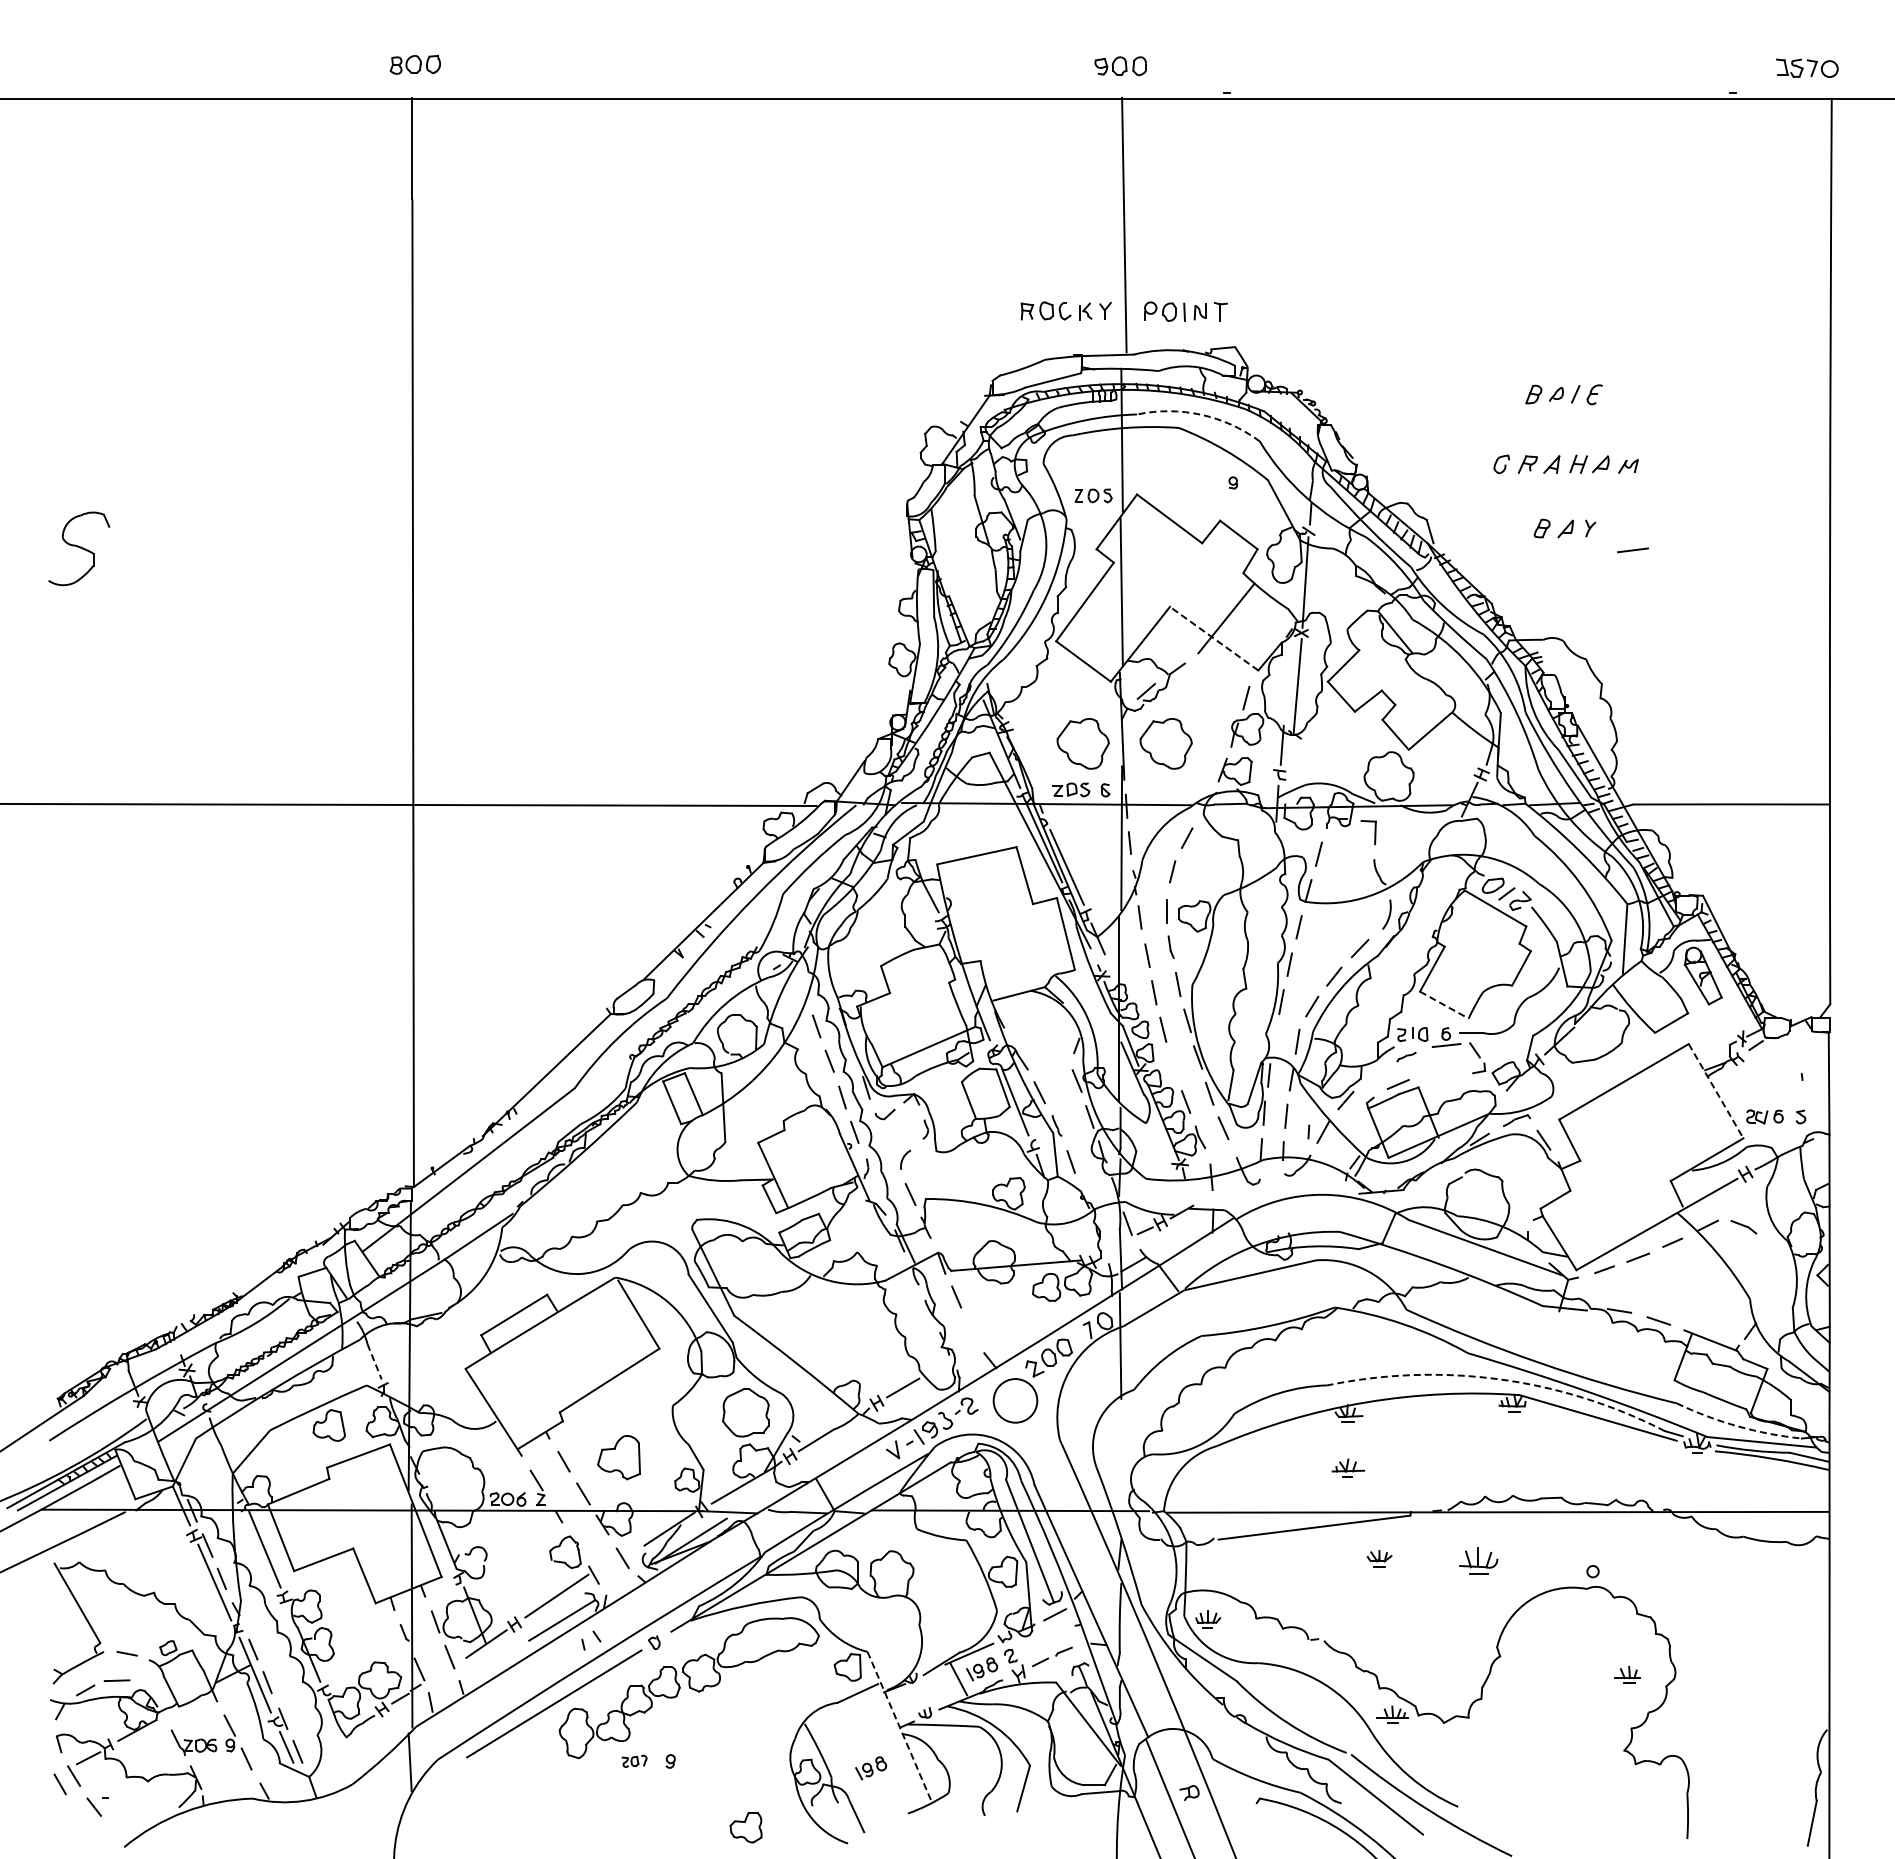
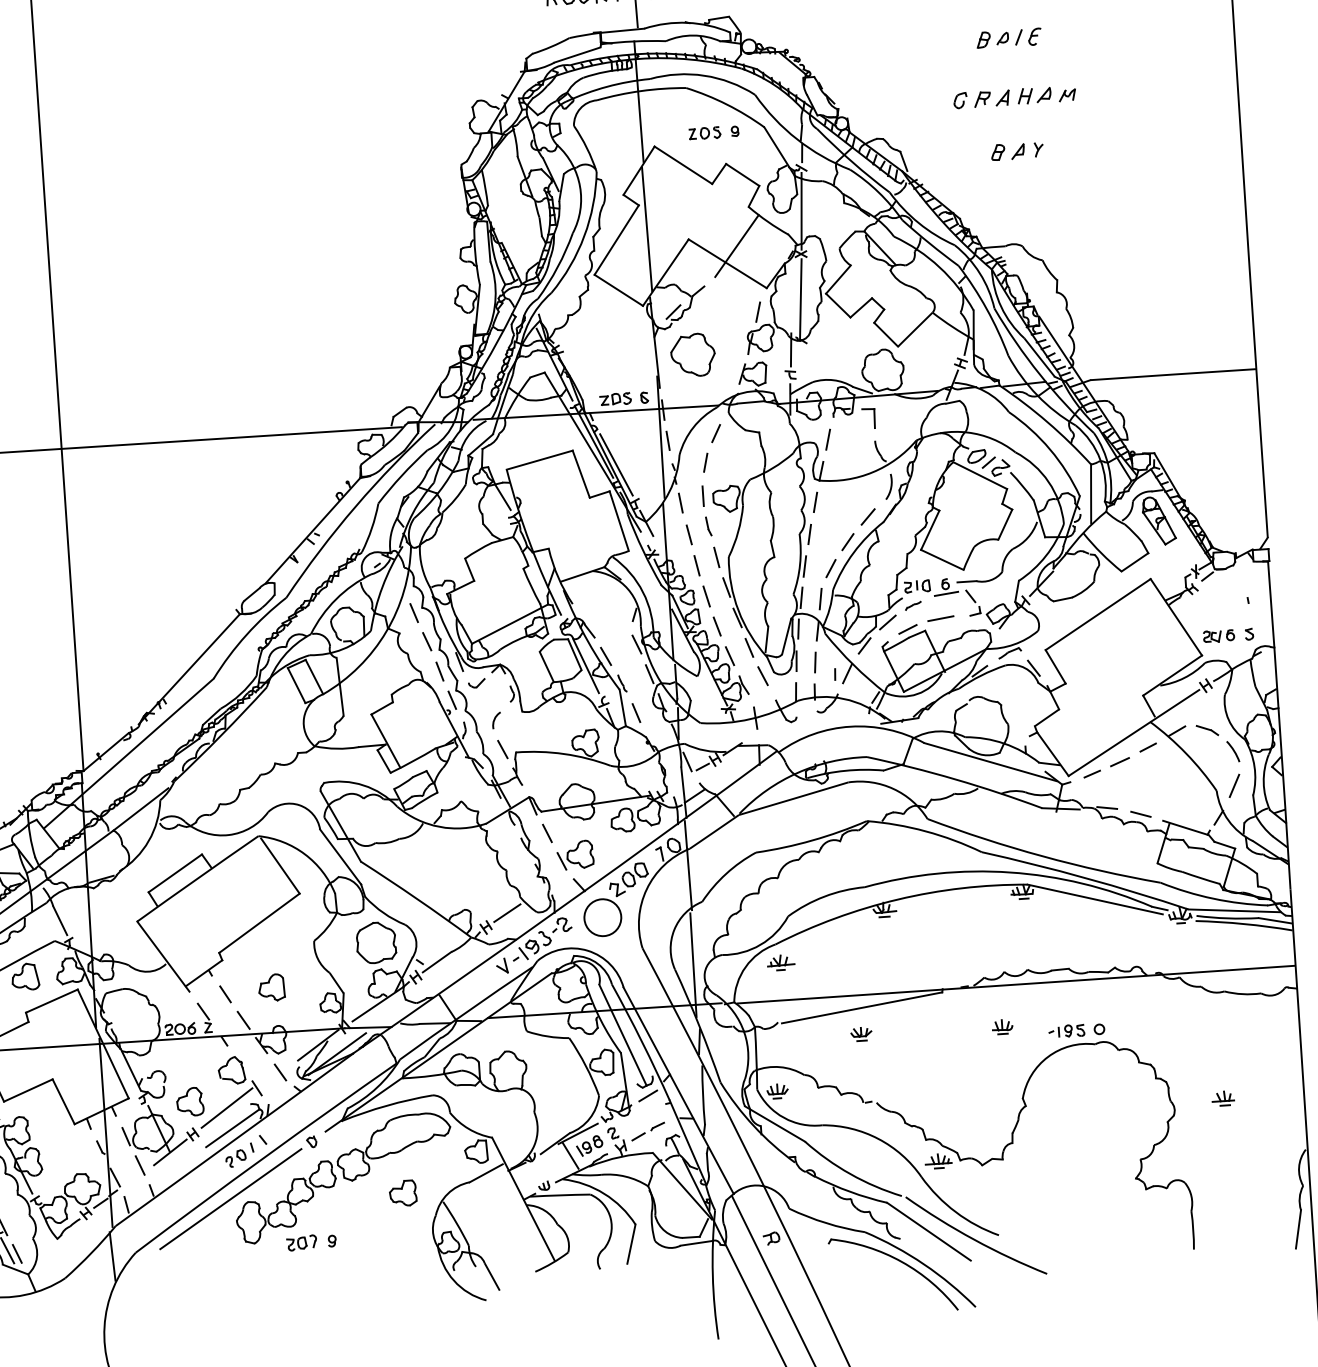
arc: (1201, 414) -> (704, 75), dashed -> solid
part: (1093, 495) -> (704, 133), moved
line: (1632, 550) -> (940, 618), moved
line: (1213, 638) -> (727, 263), dashed -> solid
part: (1082, 743) -> (622, 359), removed
line: (1444, 1005) -> (942, 560), dashed -> solid
line: (1275, 1038) -> (801, 597), added
line: (1173, 1065) -> (717, 626), added
line: (1374, 1074) -> (887, 622), added
line: (1716, 1091) -> (1176, 617), dashed -> solid
arc: (1772, 1253) -> (1233, 751), added
line: (1771, 1294) -> (1234, 785), added
part: (987, 1324) -> (574, 854), added
line: (374, 1361) -> (60, 920), dashed -> solid
arc: (1499, 1379) -> (1009, 872), dashed -> solid
arc: (1737, 1426) -> (1213, 898), dashed -> solid
part: (618, 1457) -> (271, 987), size x0.71
line: (1118, 1463) -> (693, 964), added
part: (1347, 1467) -> (780, 962), moved
part: (1379, 1558) -> (861, 1034), moved
part: (1478, 1561) -> (1002, 1027), size x0.62
part: (1553, 1570) -> (1066, 1030), added
part: (513, 1585) -> (189, 1101), added
part: (563, 1656) -> (235, 1158), added
part: (1627, 1674) -> (1223, 1098), moved
line: (899, 1727) -> (523, 1199), dashed -> solid
part: (634, 1761) -> (301, 1243), size x1.43
part: (871, 1768) -> (502, 1235), removed
part: (745, 1827) -> (402, 1193), moved

